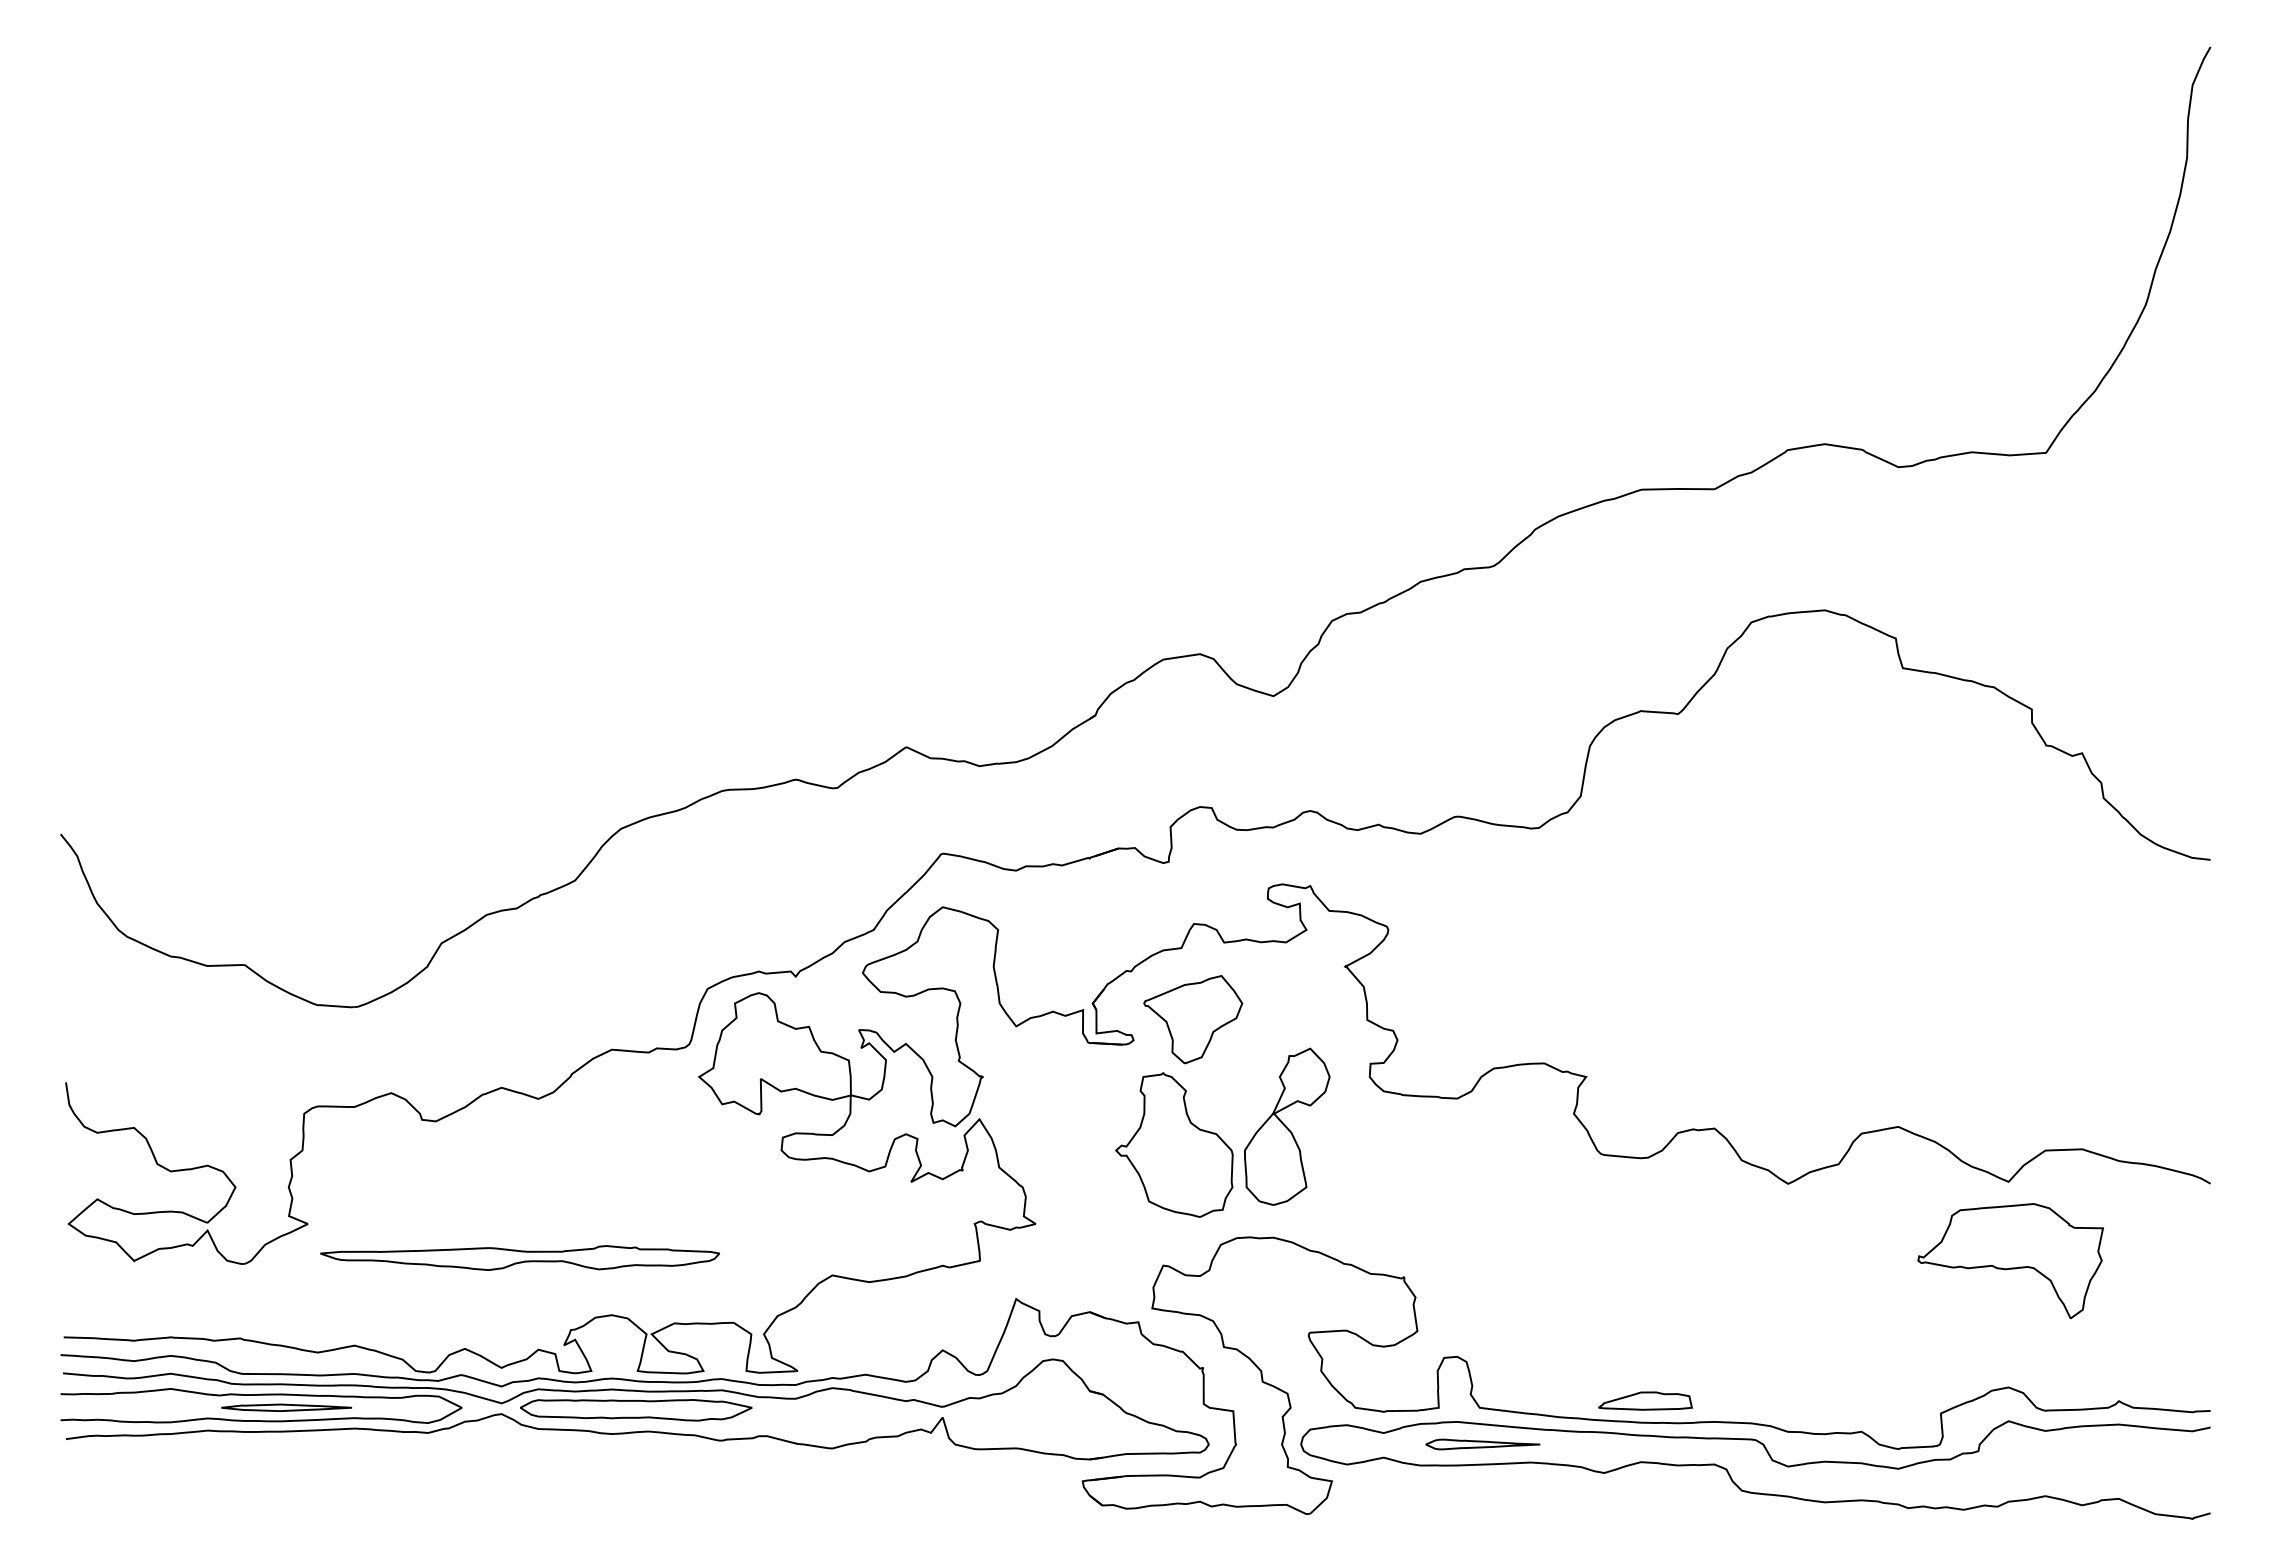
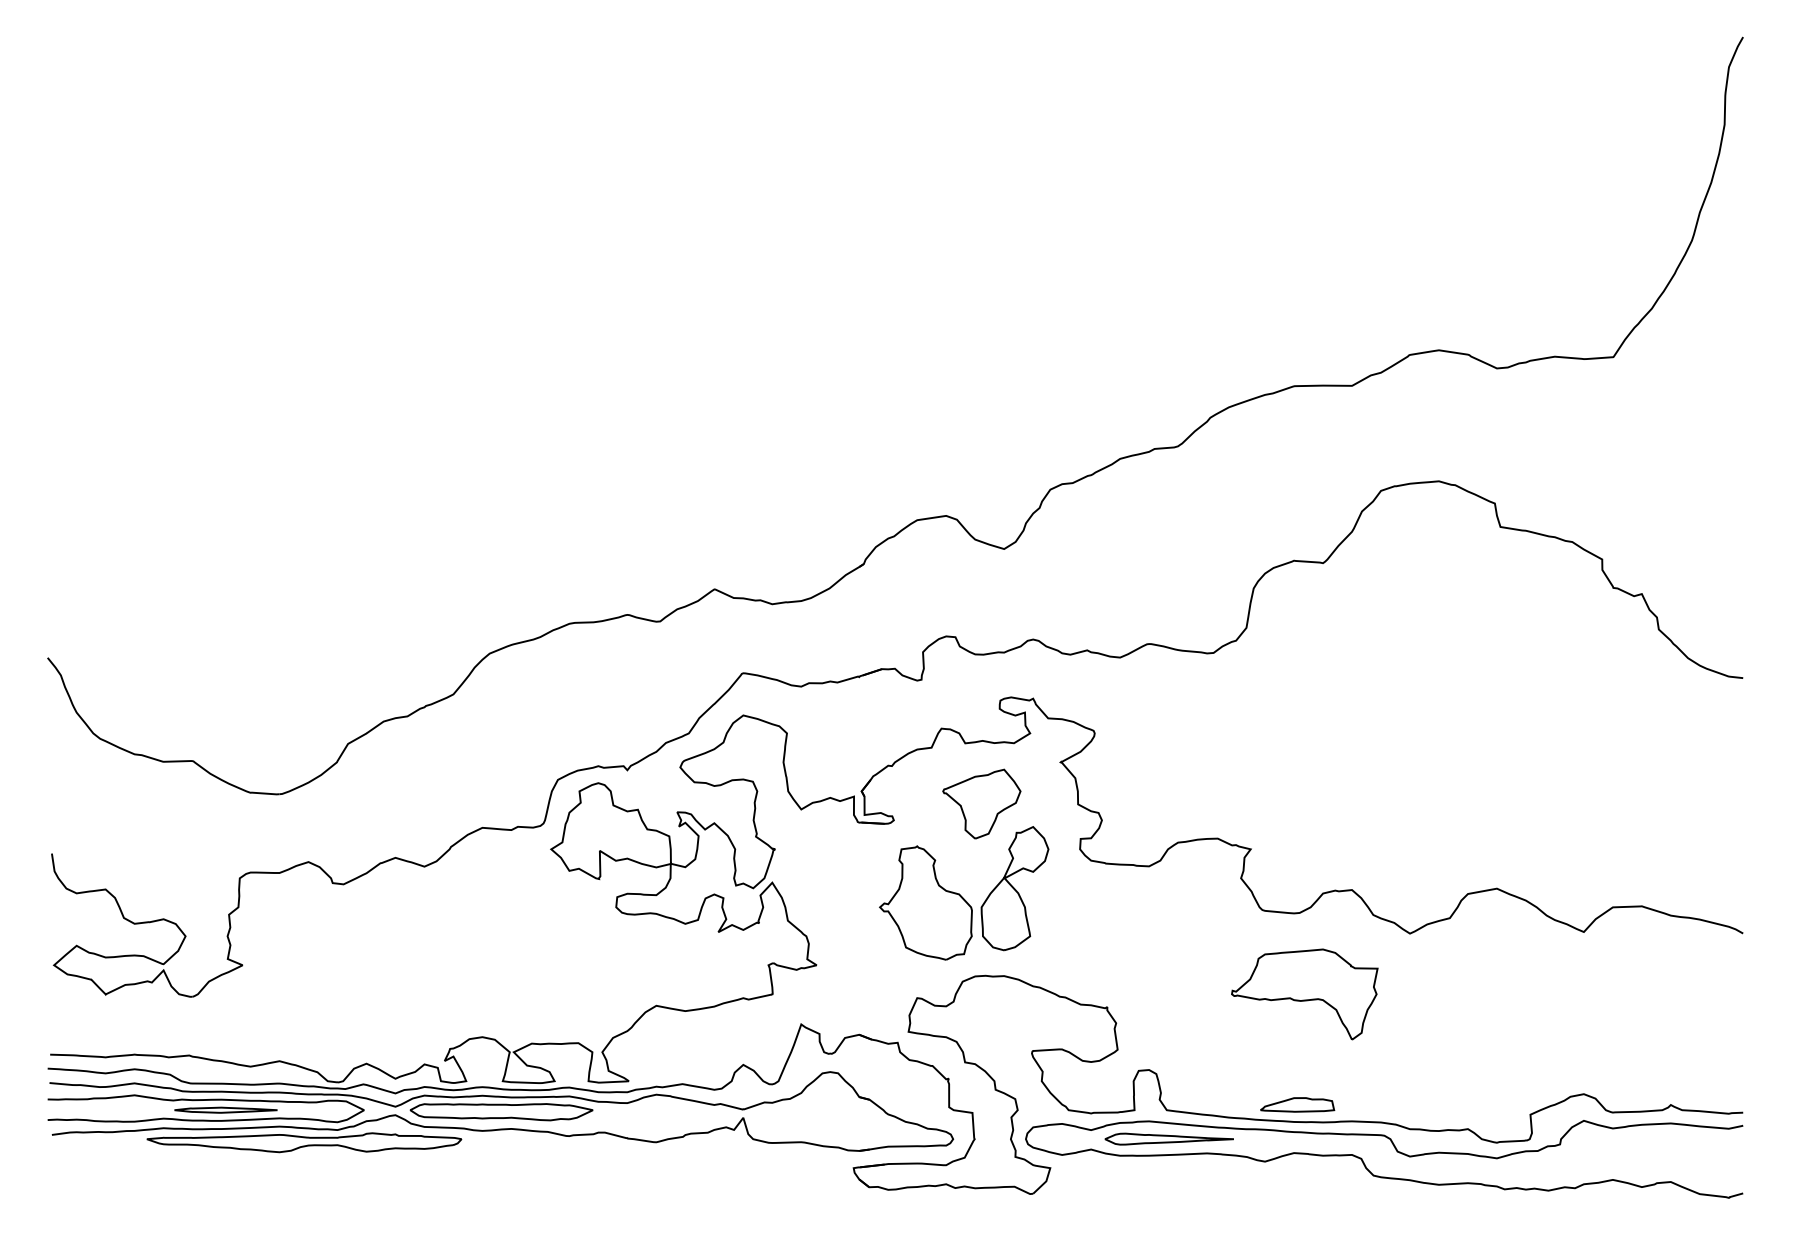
part: (1193, 1019) -> (982, 804), moved
part: (519, 1257) -> (303, 1142), moved
part: (2010, 1260) -> (1304, 994), moved
part: (1482, 1444) -> (1168, 1139), size x1.43

